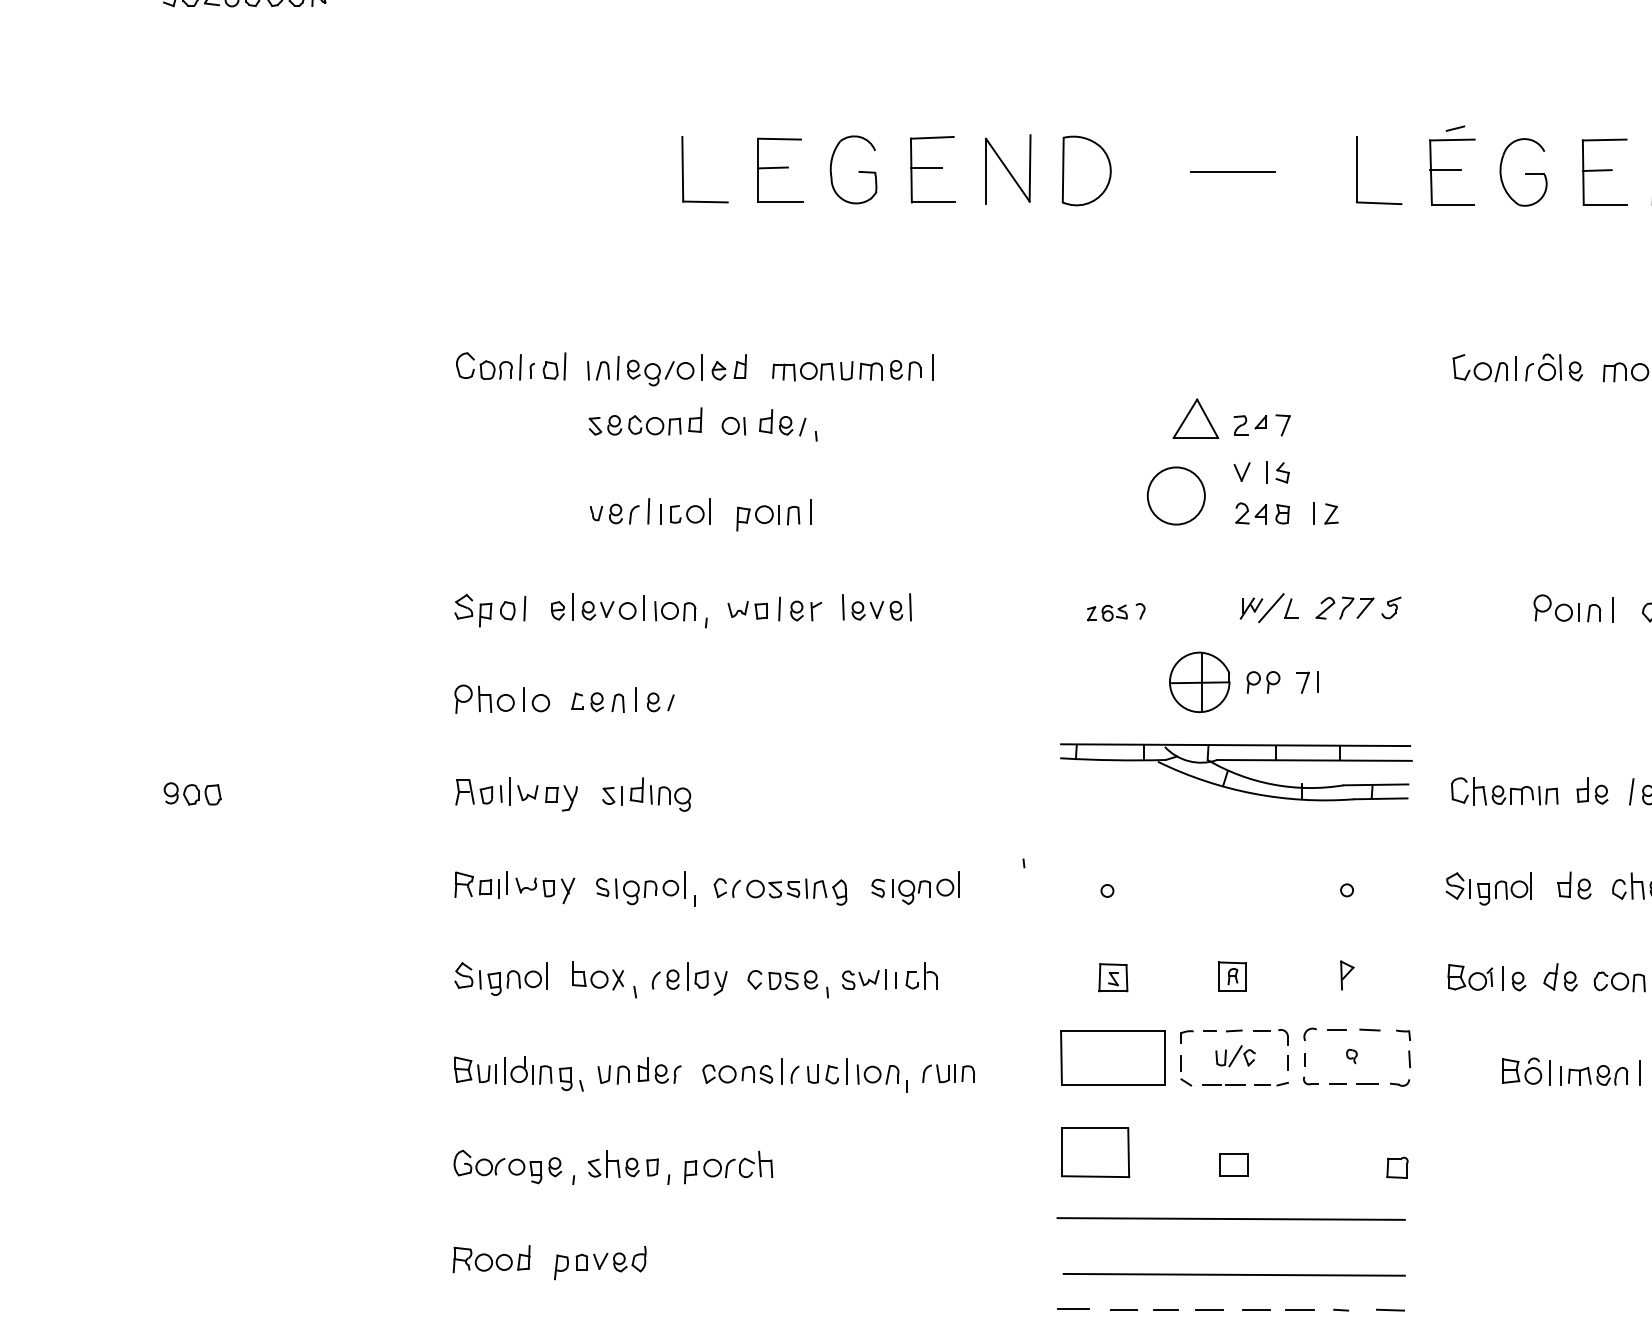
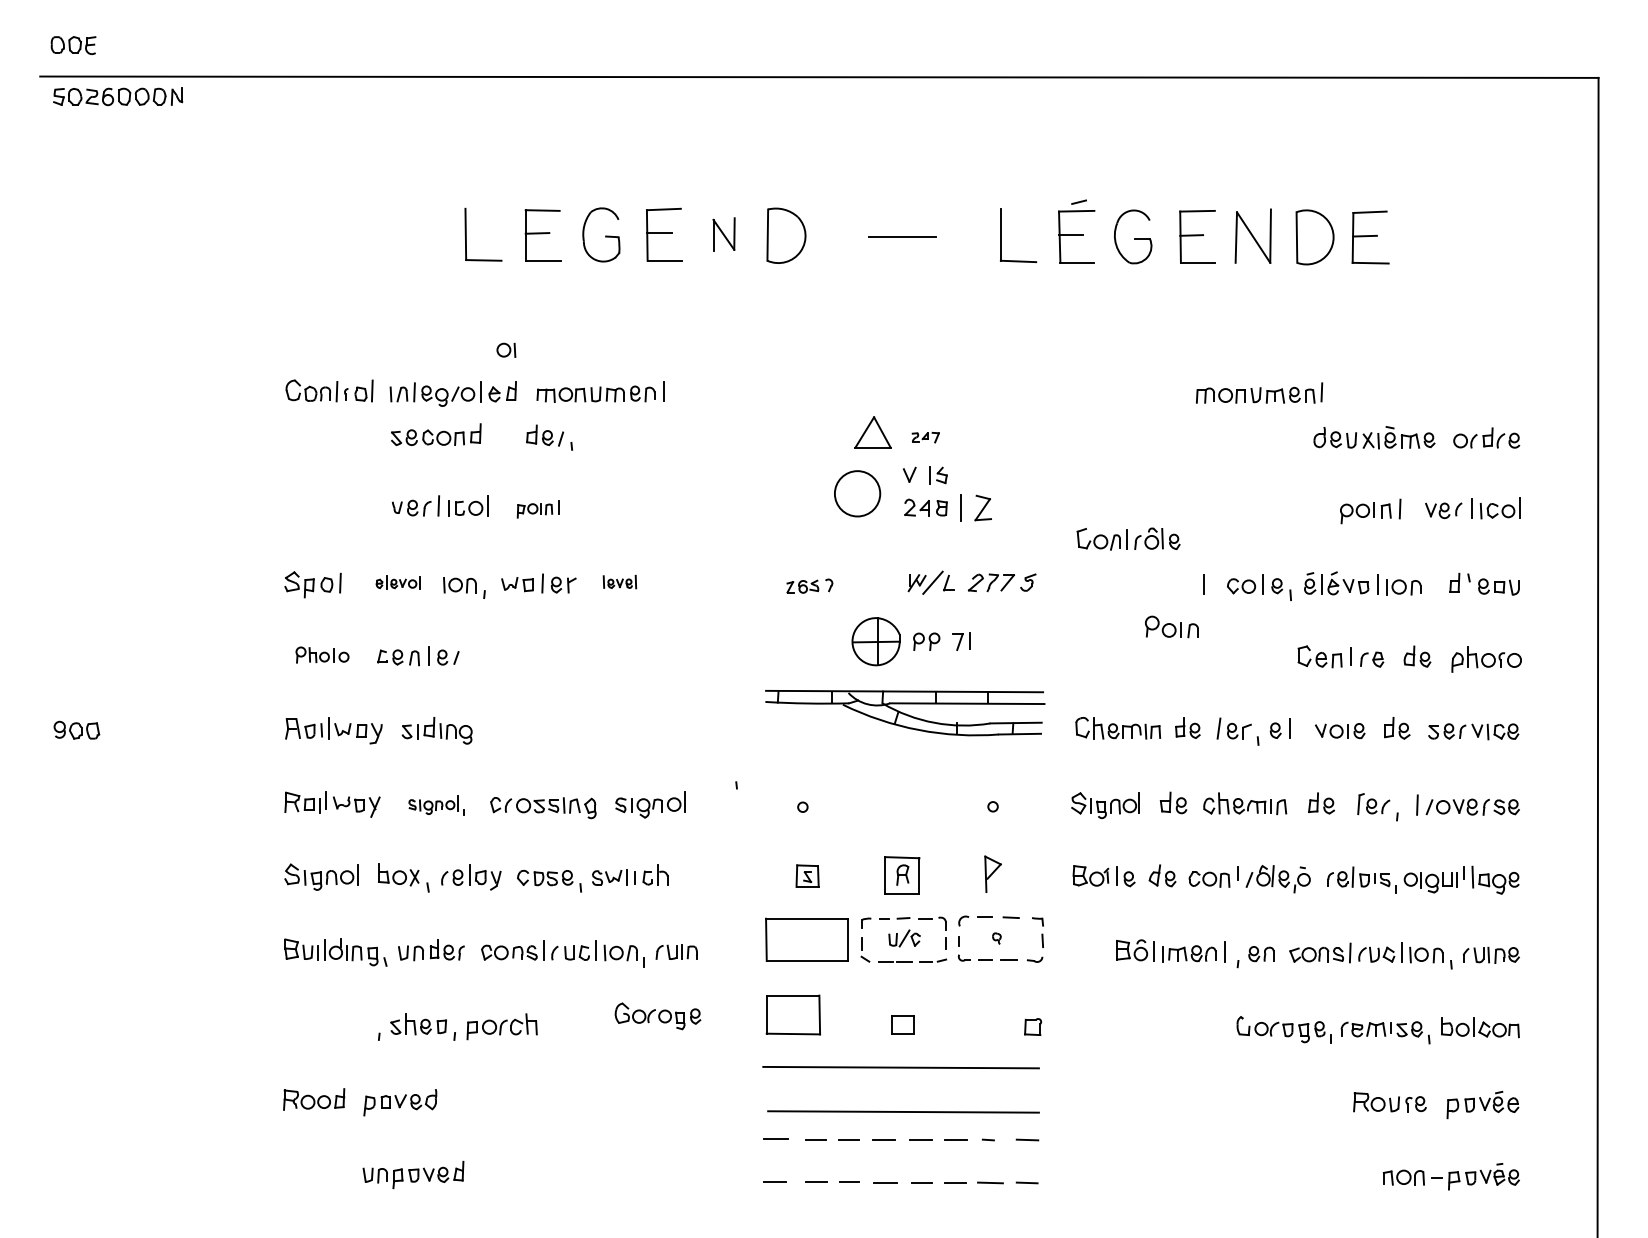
part: (1007, 169) -> (723, 234), size x0.6
part: (1517, 367) -> (1128, 538), moved
part: (734, 425) -> (506, 349), moved
part: (1261, 425) -> (925, 437), size x0.6
part: (1326, 513) -> (976, 507), size x1.6
part: (773, 515) -> (537, 509), size x0.7
part: (876, 606) -> (619, 581), size x0.6
part: (597, 607) -> (398, 582), size x0.6
part: (1566, 607) -> (1171, 626), moved
part: (502, 698) -> (322, 654), size x0.7
part: (645, 888) -> (436, 805), size x0.7
part: (1347, 975) -> (993, 874), size x1.6
part: (1231, 976) -> (901, 875), size x1.6
part: (507, 1167) -> (657, 1016), moved

